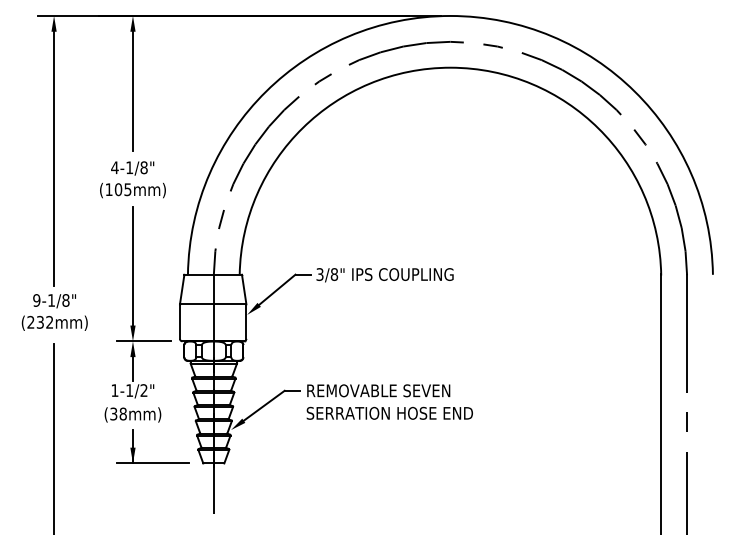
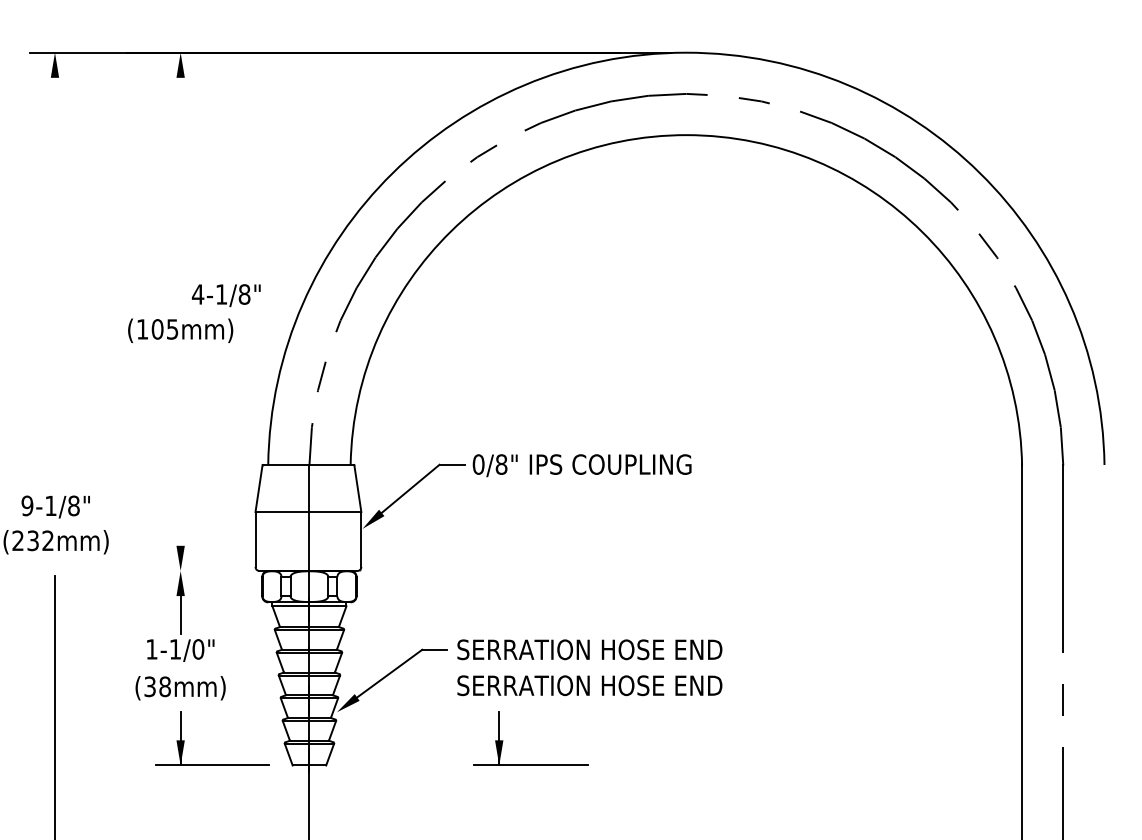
line: (132, 90) -> (179, 171), removed
line: (54, 158) -> (55, 279), removed
text: (132, 168) -> (226, 295), moved
line: (132, 265) -> (179, 450), removed
text: (319, 274) -> (477, 464), 3/8" -> 0/8"
line: (143, 341) -> (197, 571), removed
text: (143, 390) -> (197, 649), 1-1/2" -> 1-1/0"
text: (389, 390) -> (589, 649), REMOVABLE SEVEN -> SERRATION HOSE END
part: (352, 462) -> (530, 763), added

